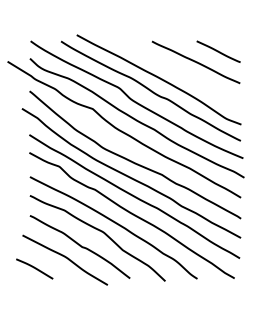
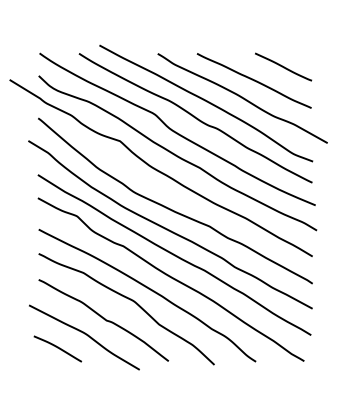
curve: (187, 76) -> (242, 98), added
curve: (34, 268) -> (57, 348), moved

